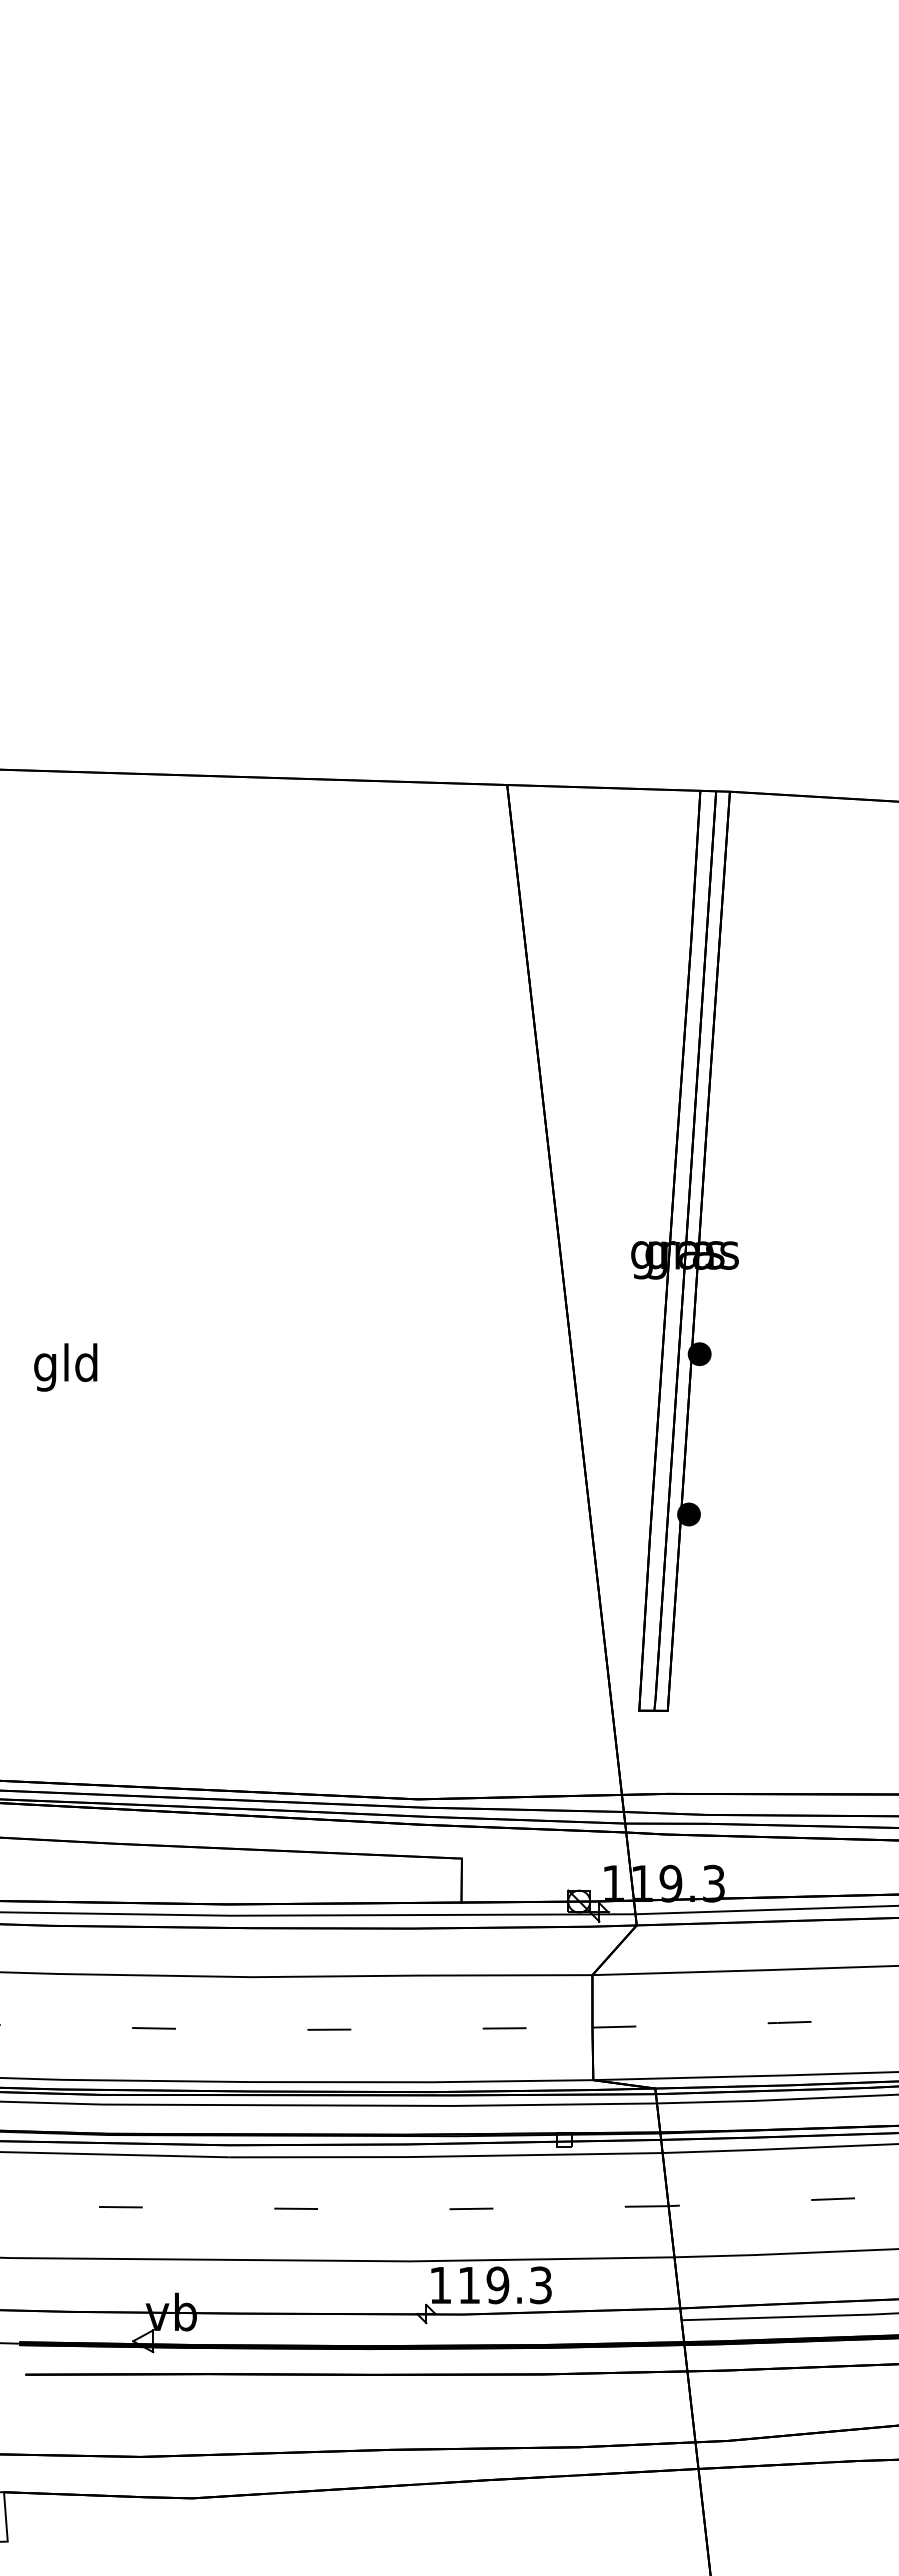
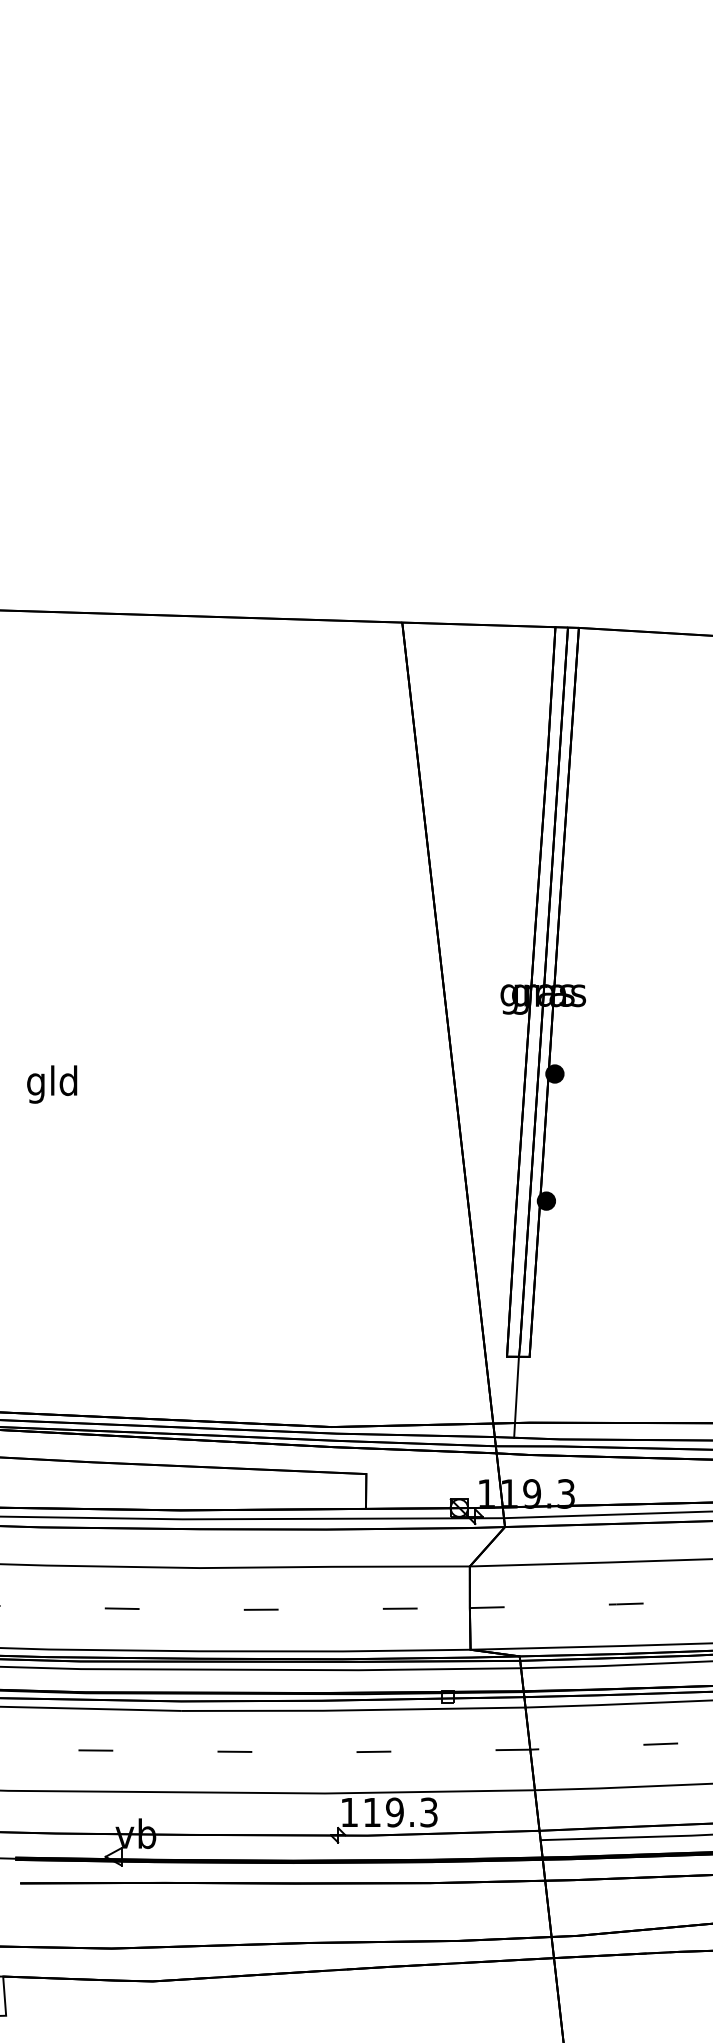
line: (651, 1761) -> (516, 1397), added

